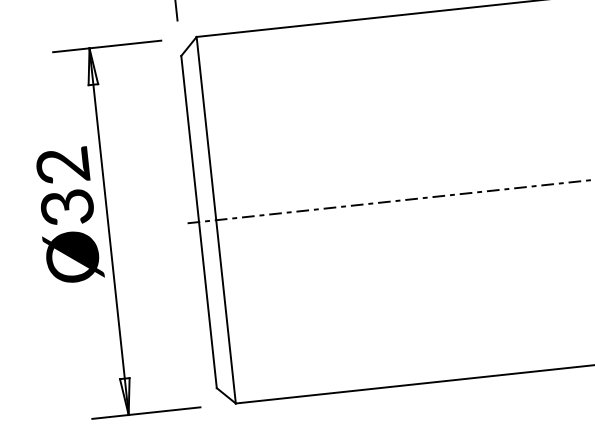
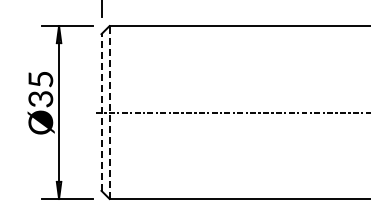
text: (62, 165) -> (40, 79), Ø32 -> Ø35
line: (215, 220) -> (109, 112), solid -> dashed
line: (199, 222) -> (101, 112), solid -> dashed

